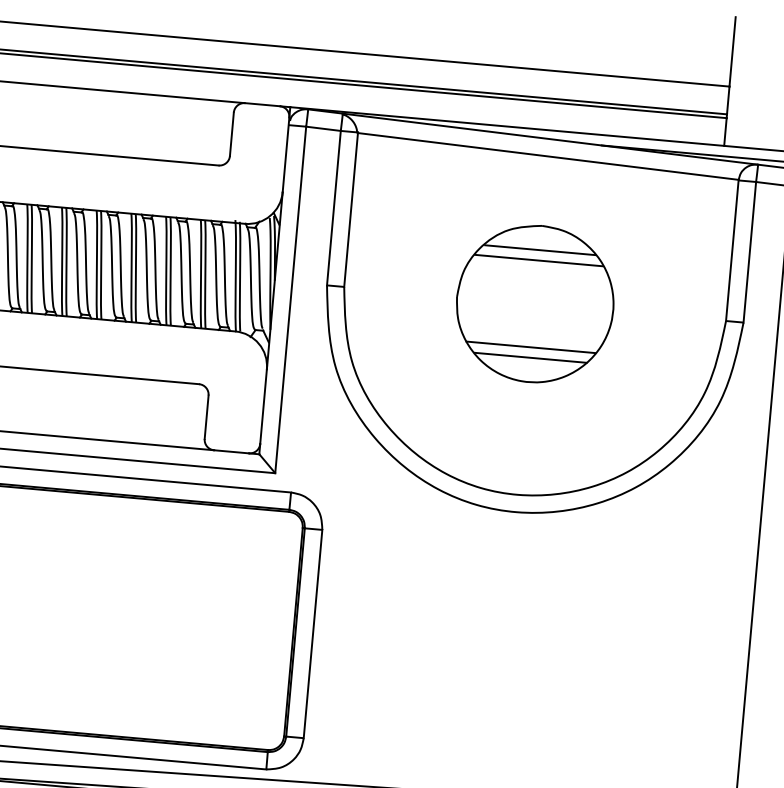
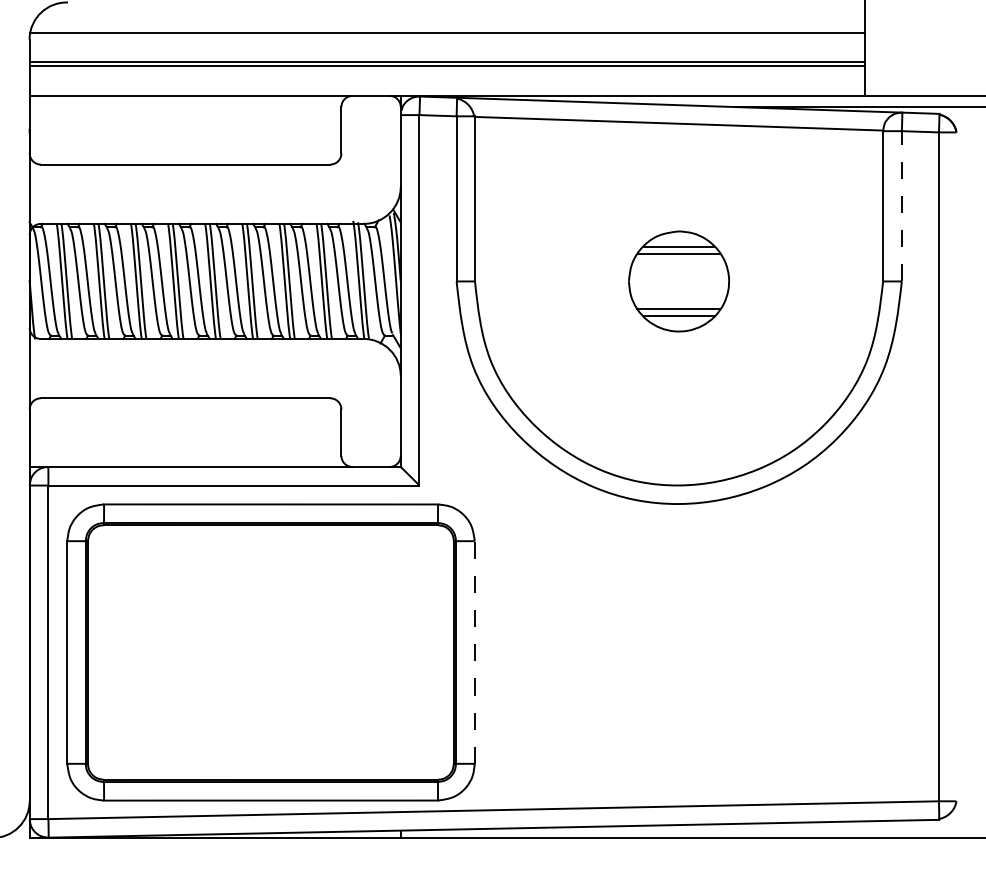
line: (749, 251) -> (901, 205), solid -> dashed
part: (534, 303) -> (678, 281), size x0.6
line: (312, 634) -> (474, 652), solid -> dashed

